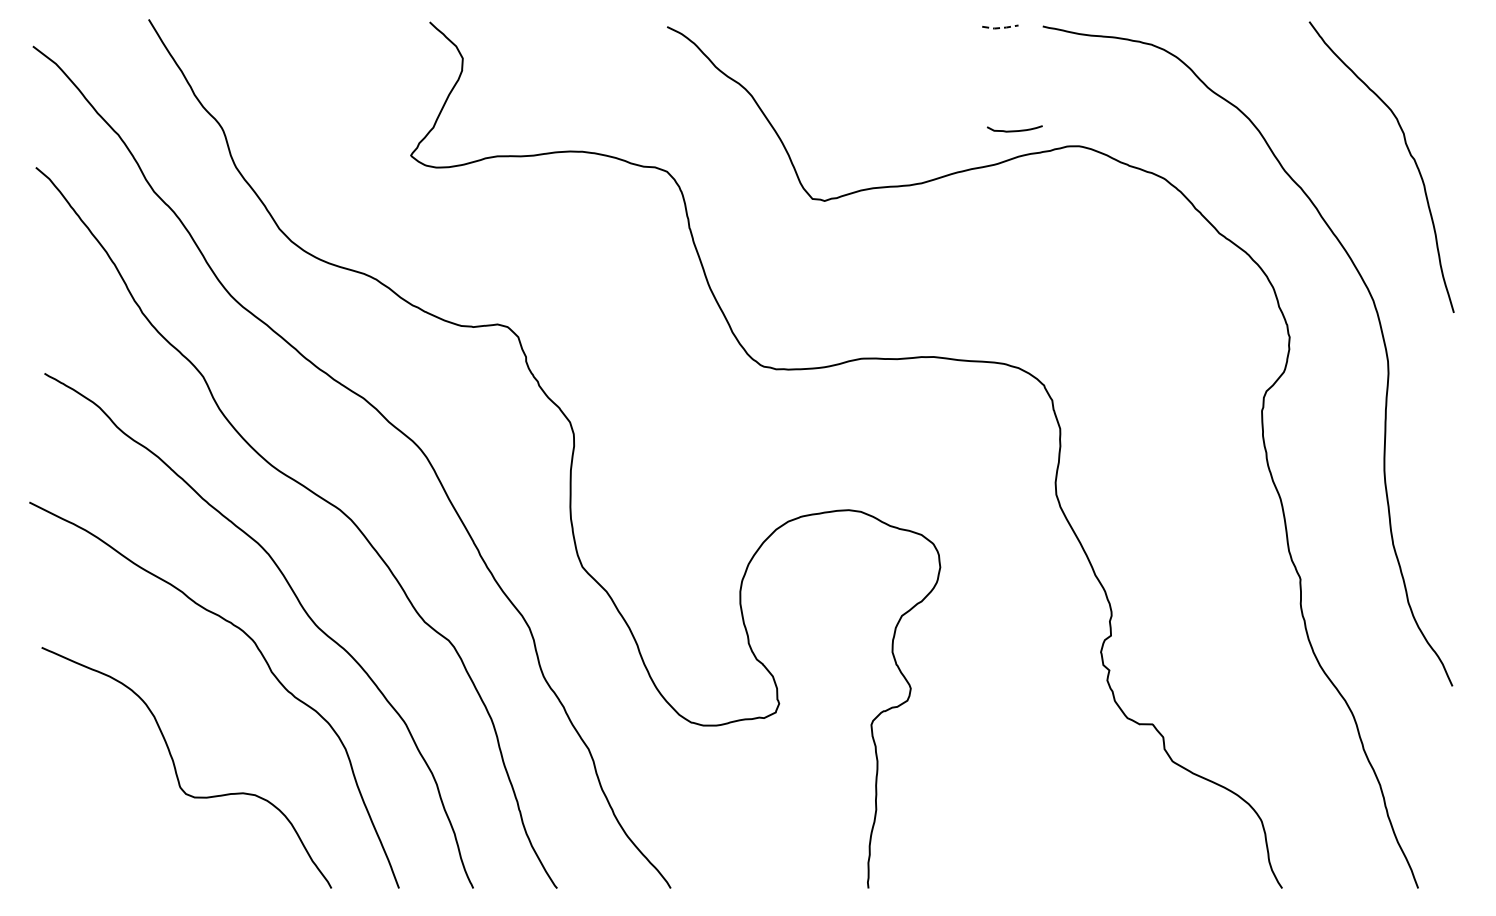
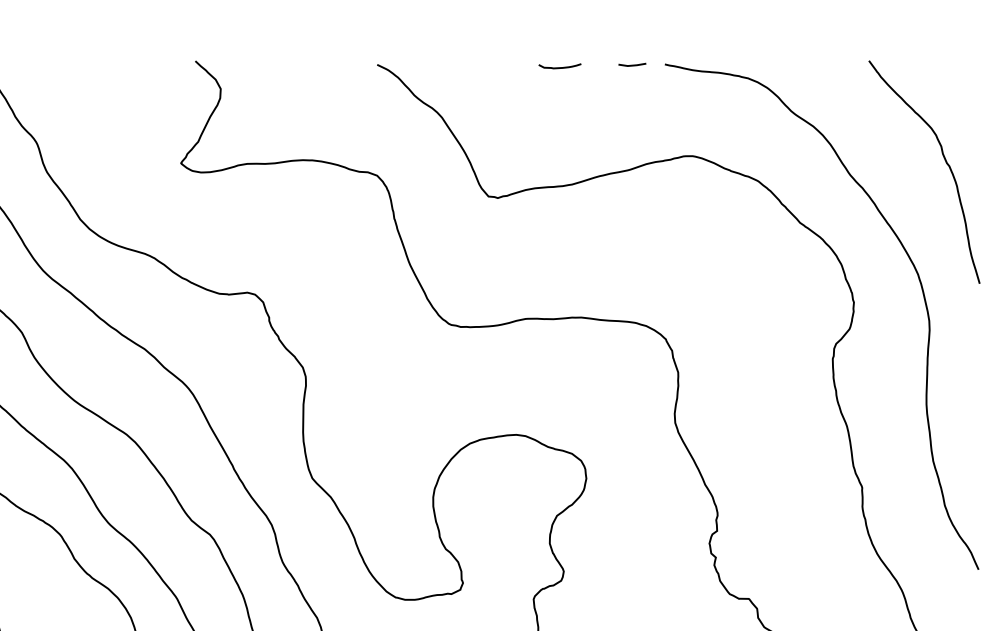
line: (1000, 28) -> (632, 65), dashed -> solid
curve: (1014, 130) -> (559, 67), moved

